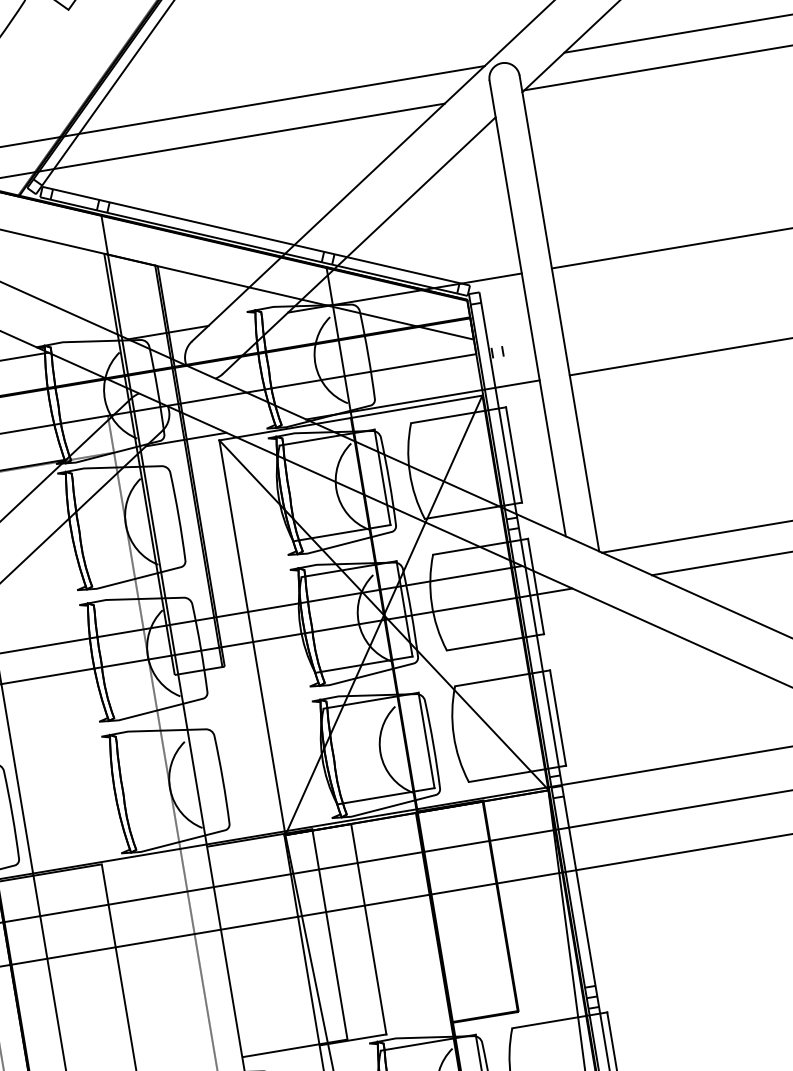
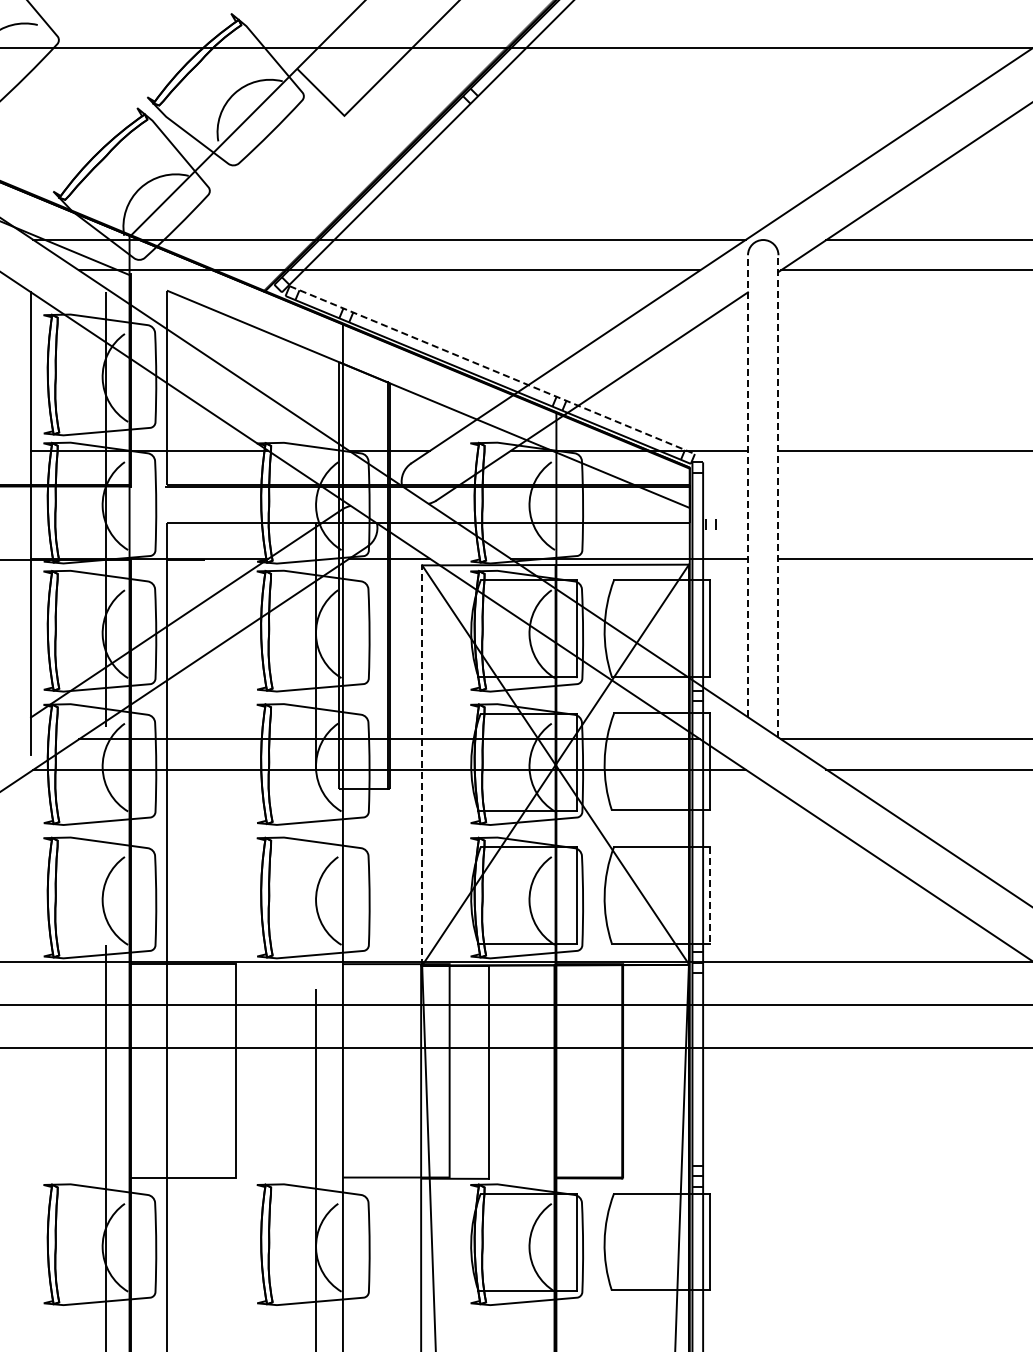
line: (256, 236) -> (492, 370), solid -> dashed
line: (527, 308) -> (747, 486), solid -> dashed
line: (559, 312) -> (778, 495), solid -> dashed
line: (252, 637) -> (422, 765), solid -> dashed
line: (558, 718) -> (710, 895), solid -> dashed

